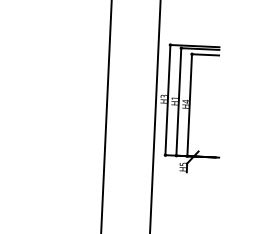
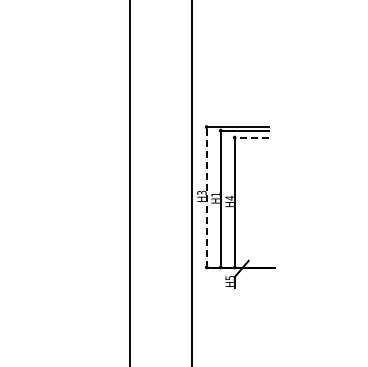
line: (205, 54) -> (251, 137), solid -> dashed
line: (167, 99) -> (206, 196), solid -> dashed

